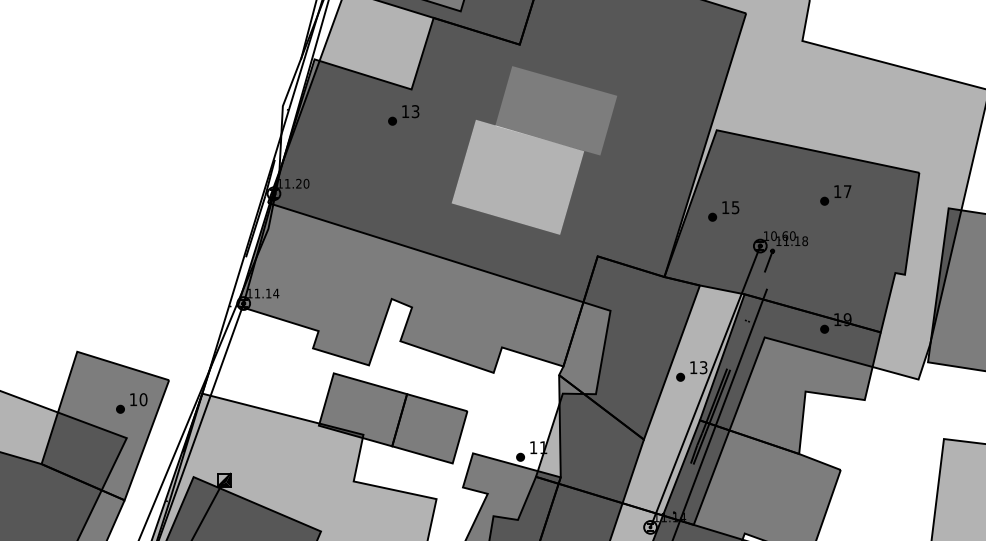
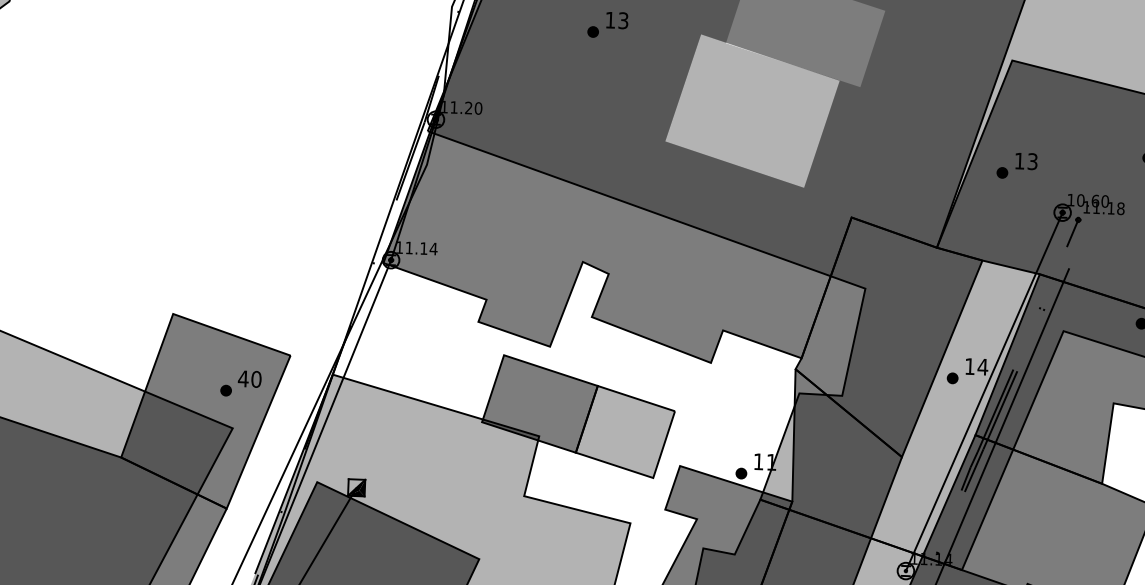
text: (735, 204) -> (1032, 157), 15 -> 13
text: (703, 367) -> (982, 366), 13 -> 14
text: (133, 399) -> (243, 378), 10 -> 40
fill: (429, 428) -> (625, 431), removed

